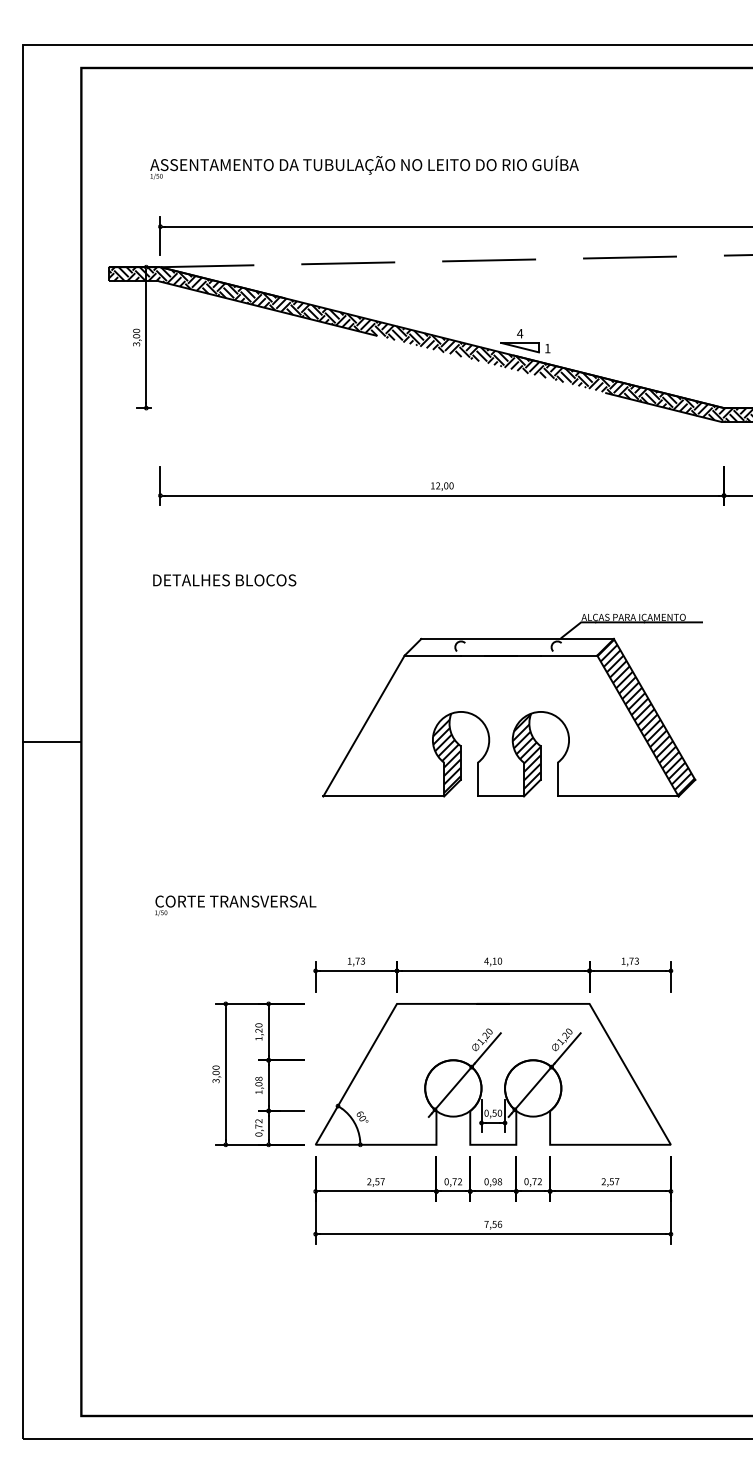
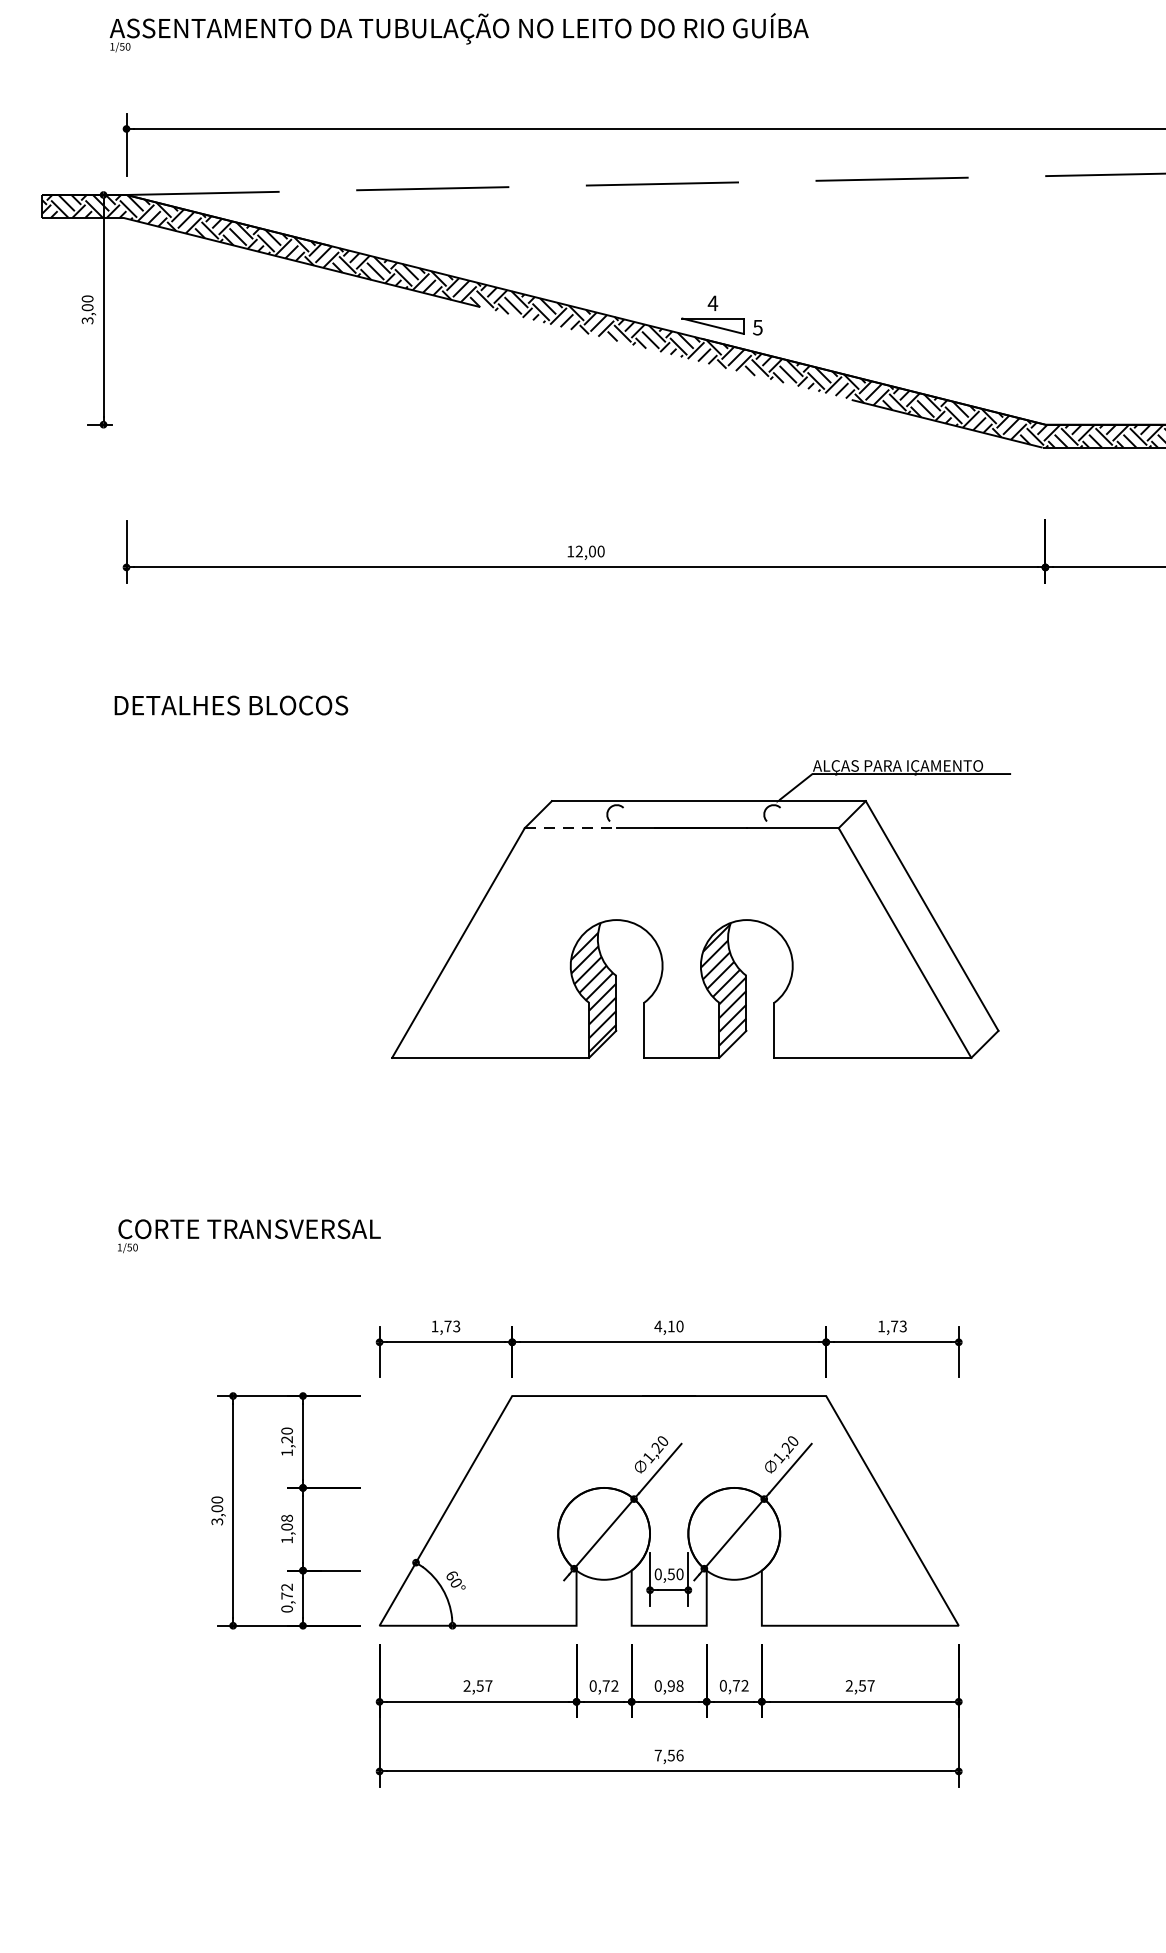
text: (547, 348) -> (757, 327), 1 -> 5
line: (433, 655) -> (571, 828), solid -> dashed
hatch: (645, 717) -> (917, 929), removed

